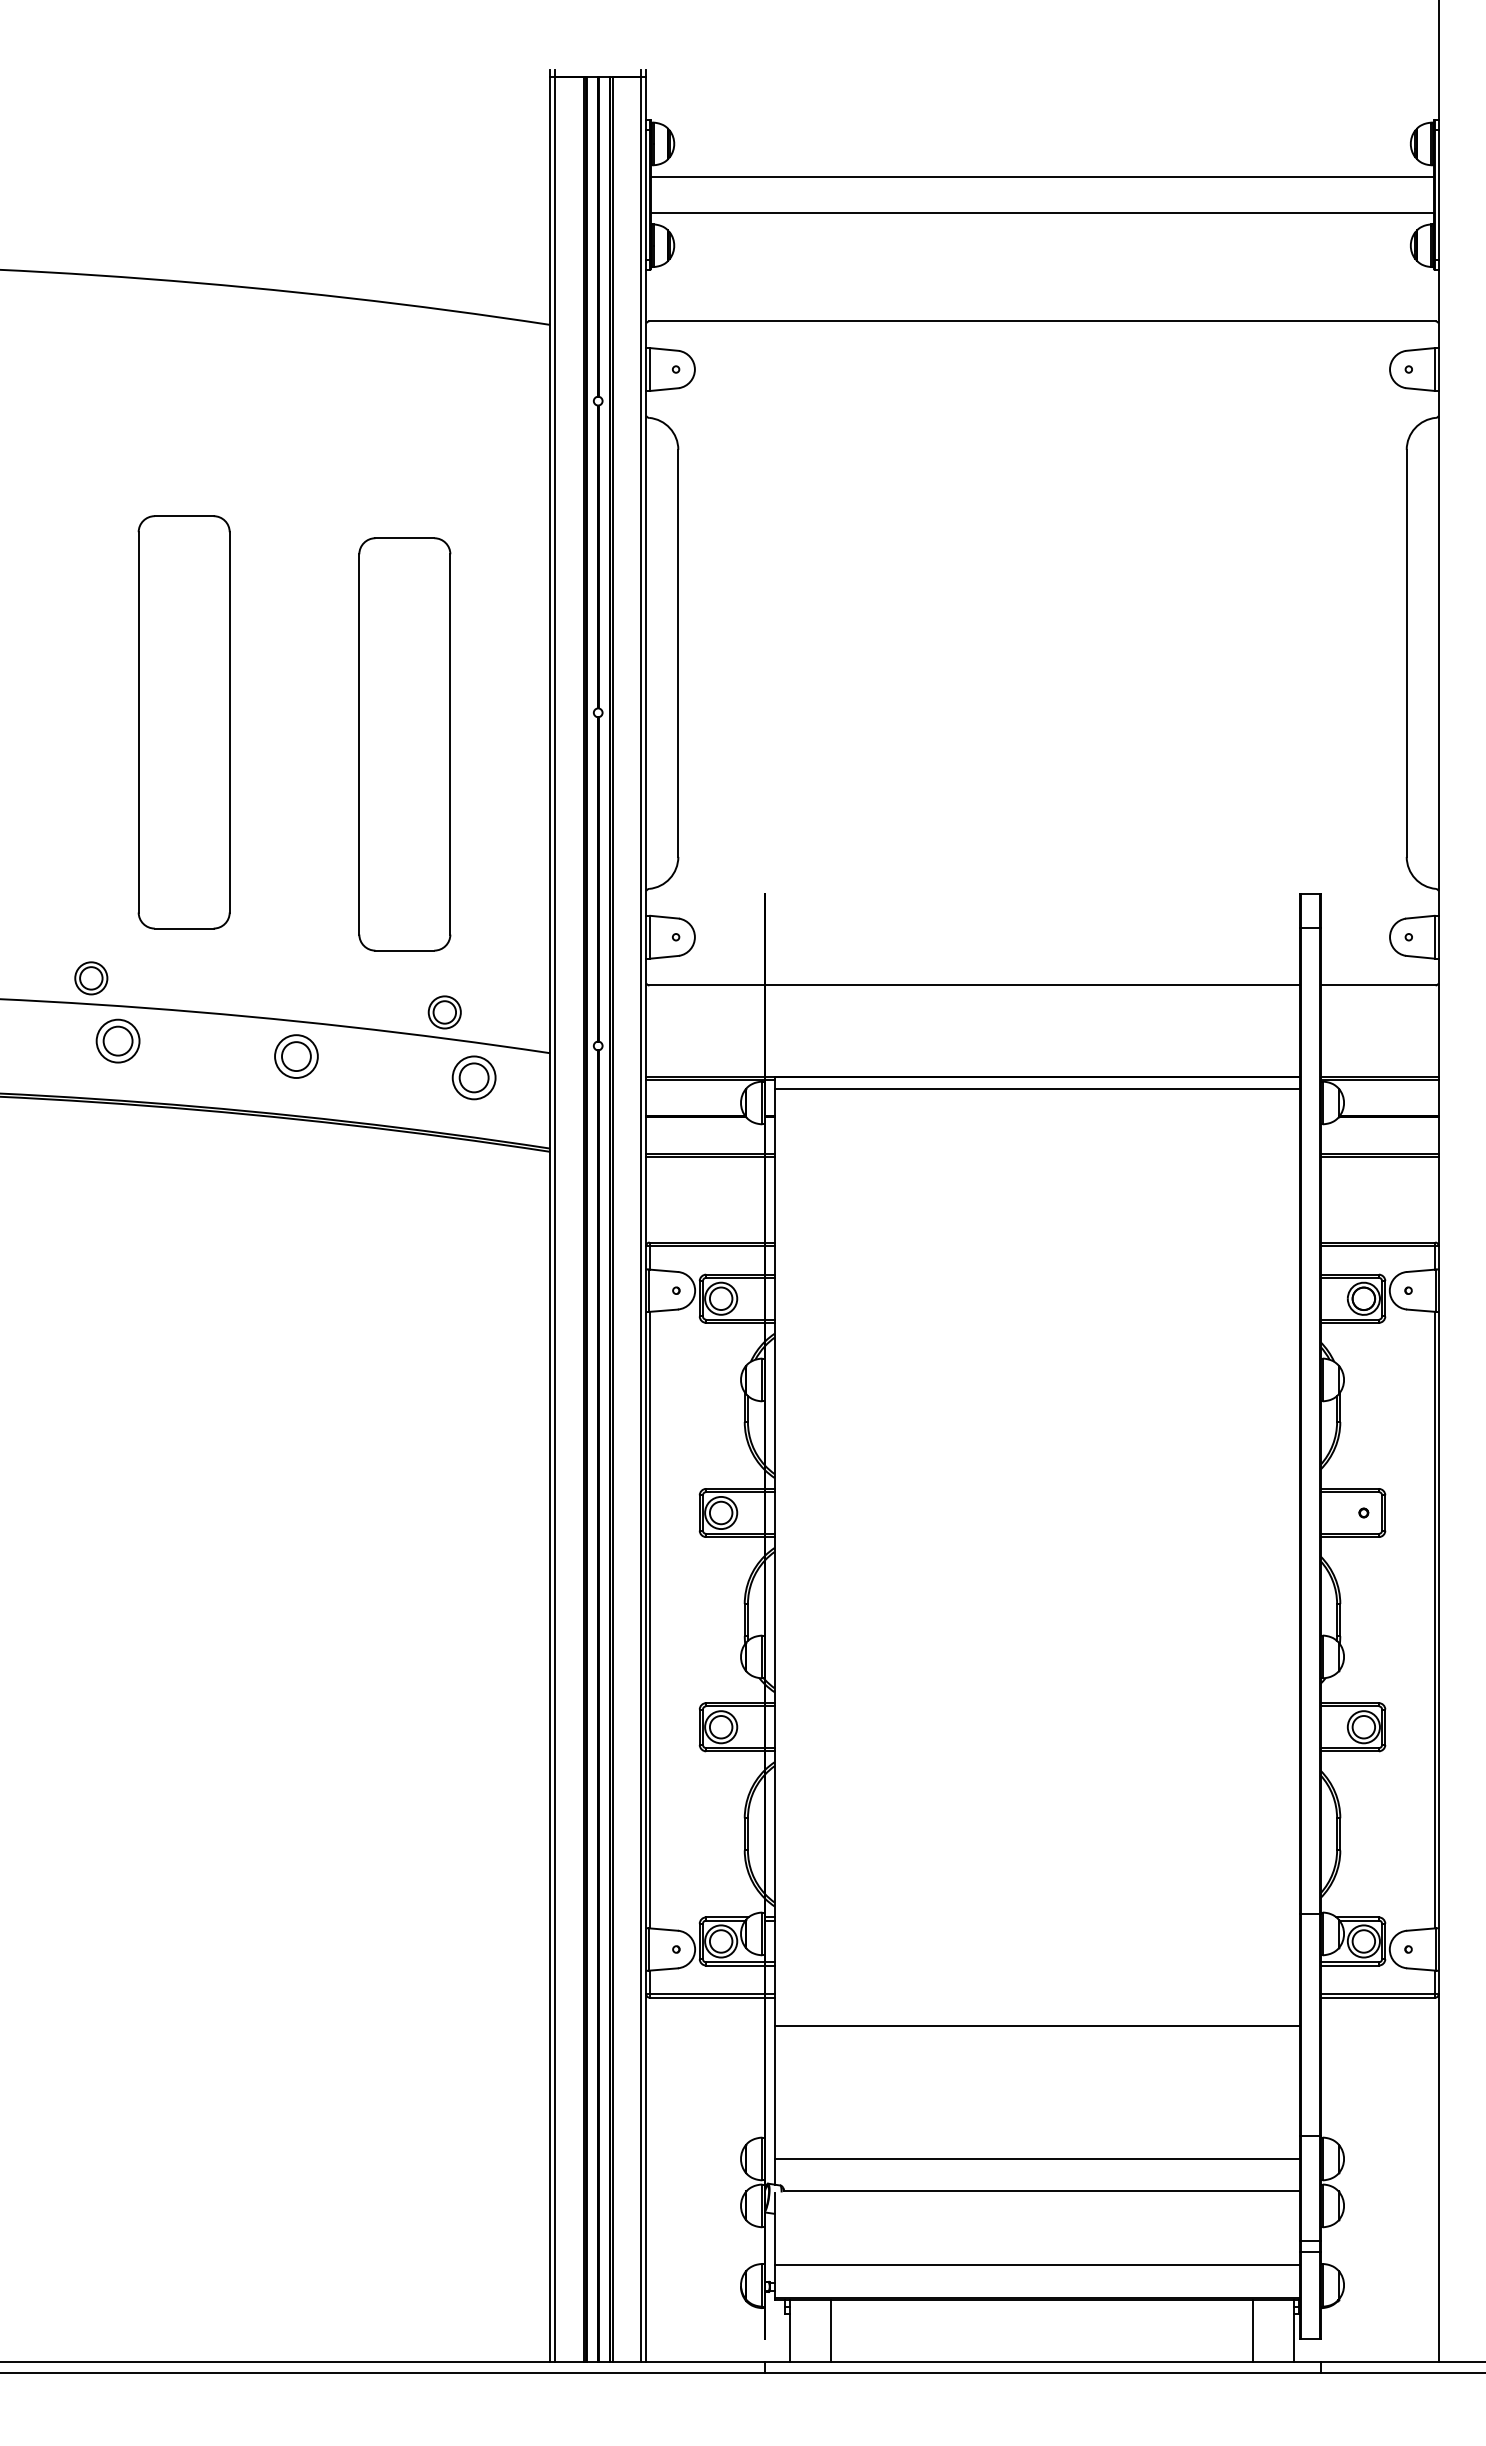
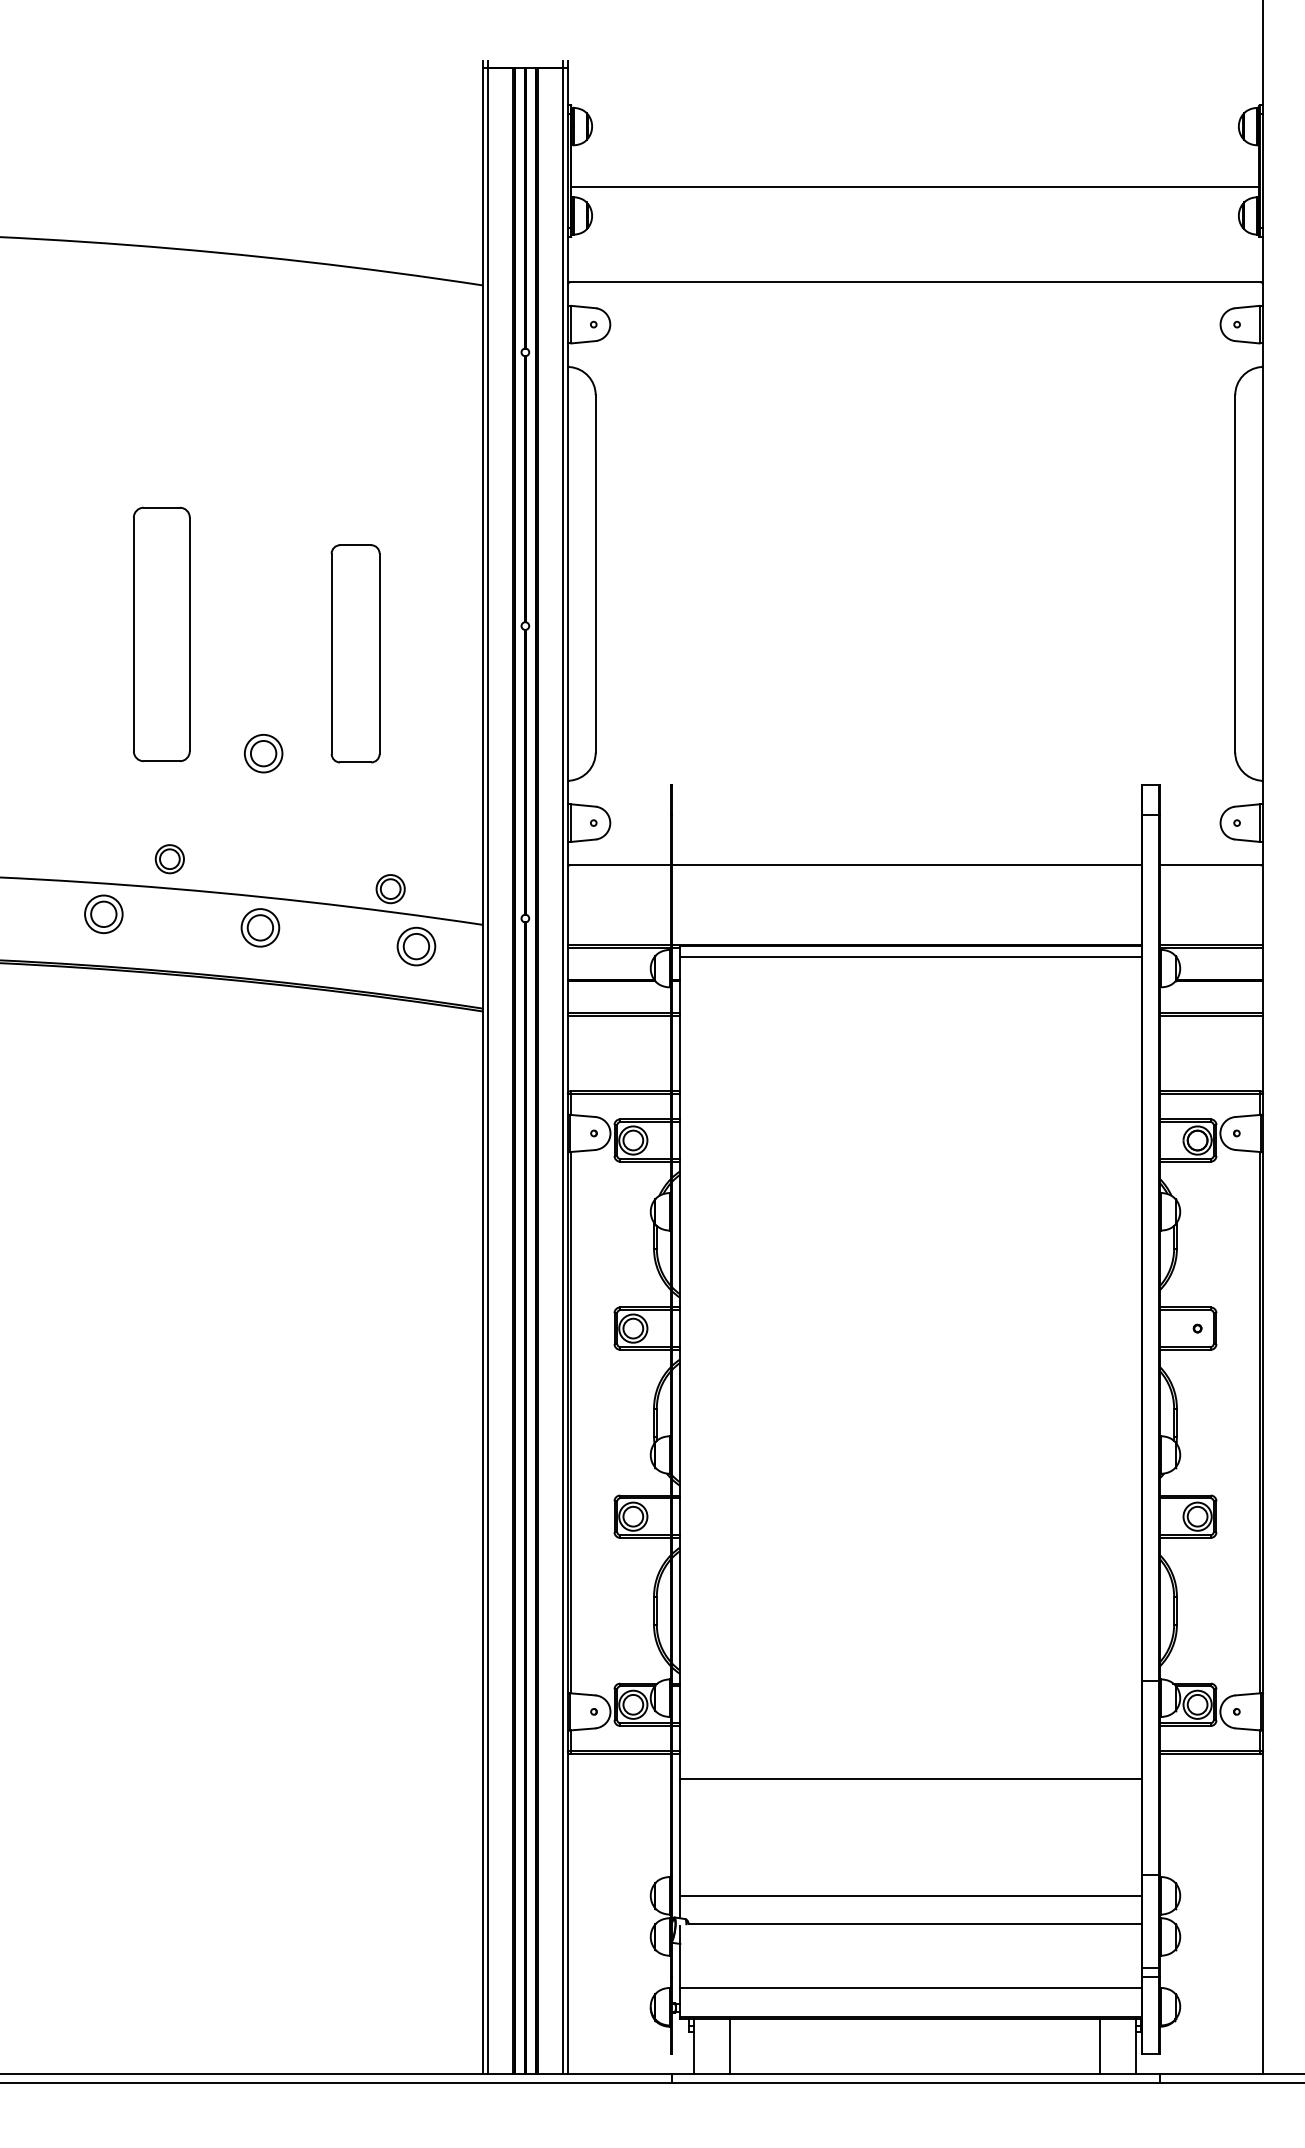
line: (1042, 176) -> (915, 155), removed
part: (183, 722) -> (161, 634), size x0.7
part: (404, 744) -> (355, 653), size x0.6
part: (299, 857) -> (263, 753), added
part: (91, 978) -> (170, 859), moved

